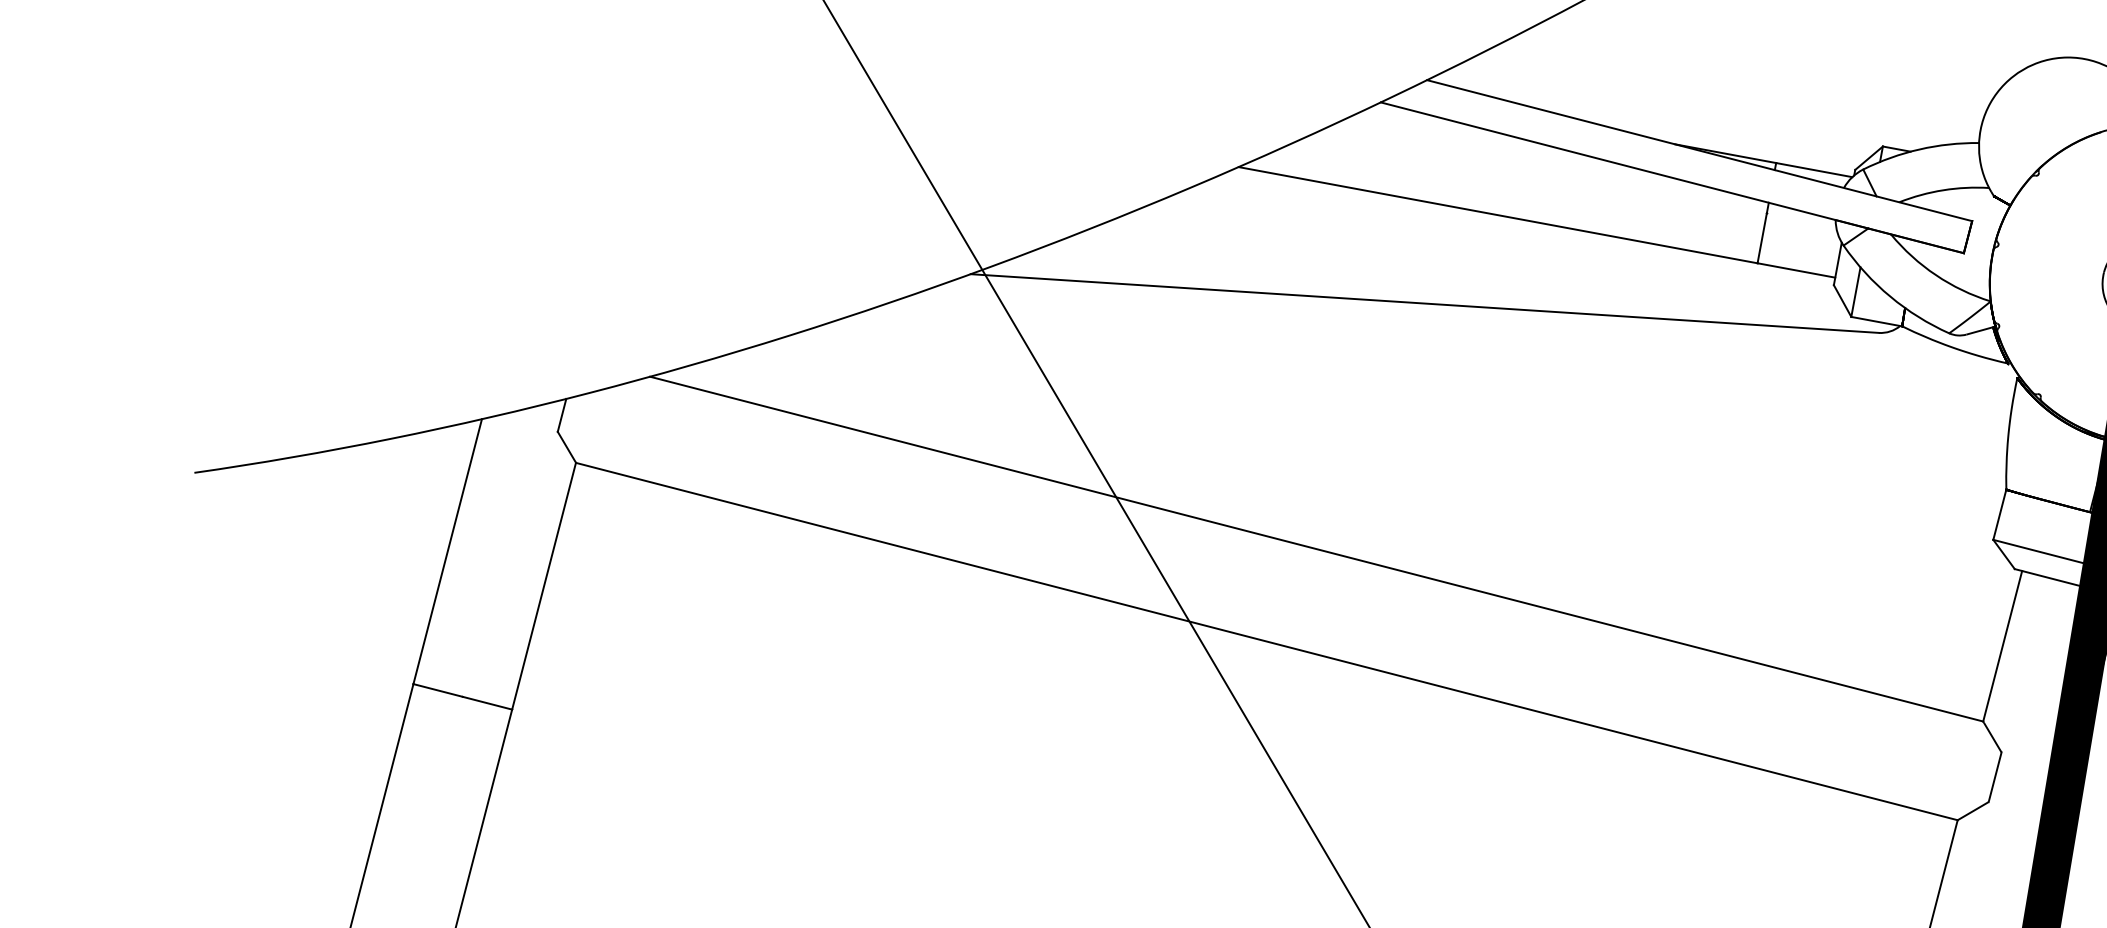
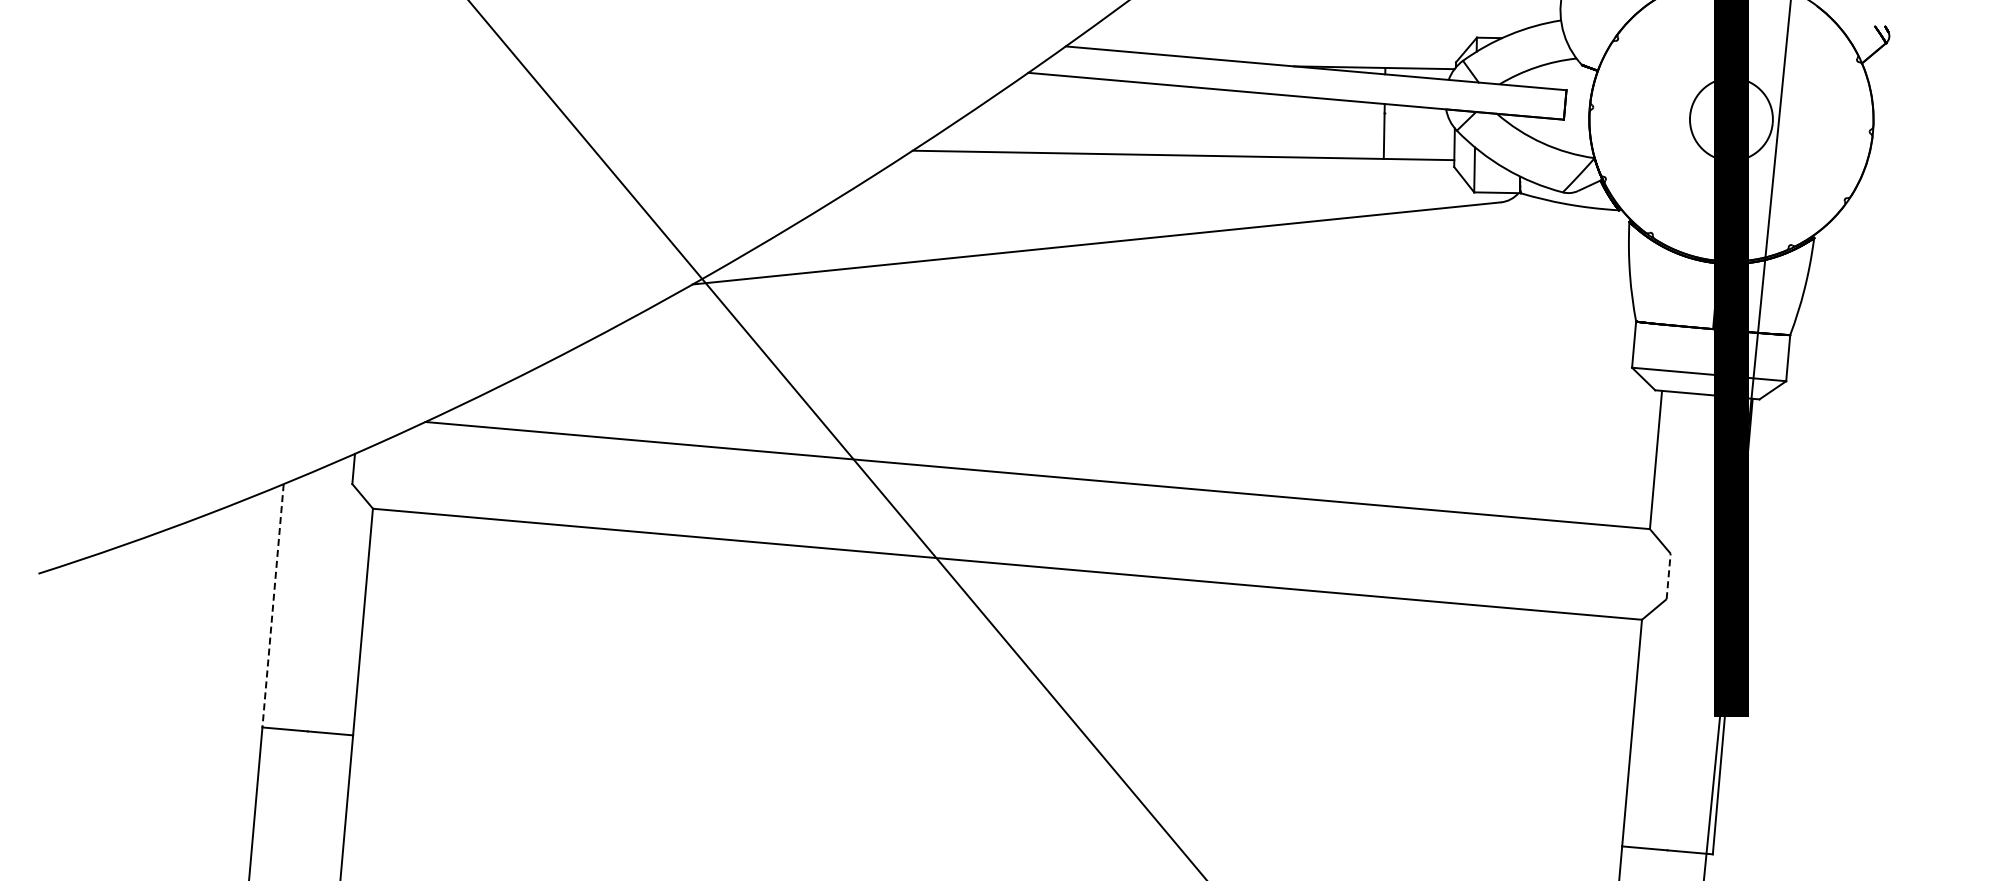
line: (448, 552) -> (273, 606), solid -> dashed
line: (1994, 777) -> (1668, 576), solid -> dashed

